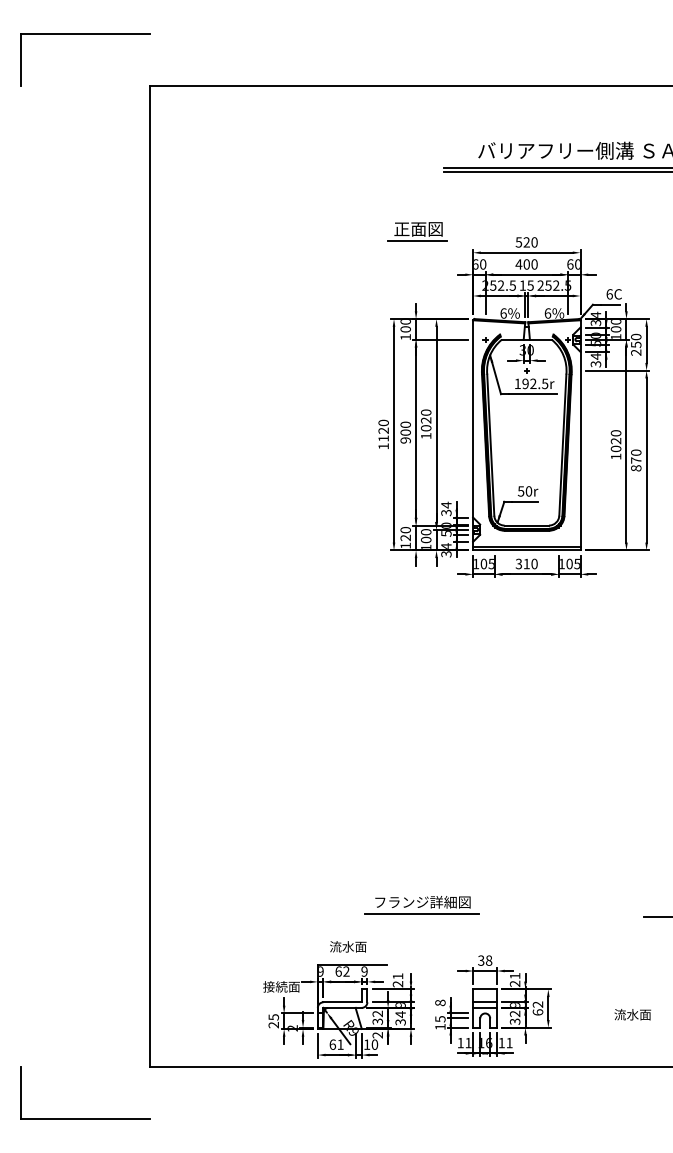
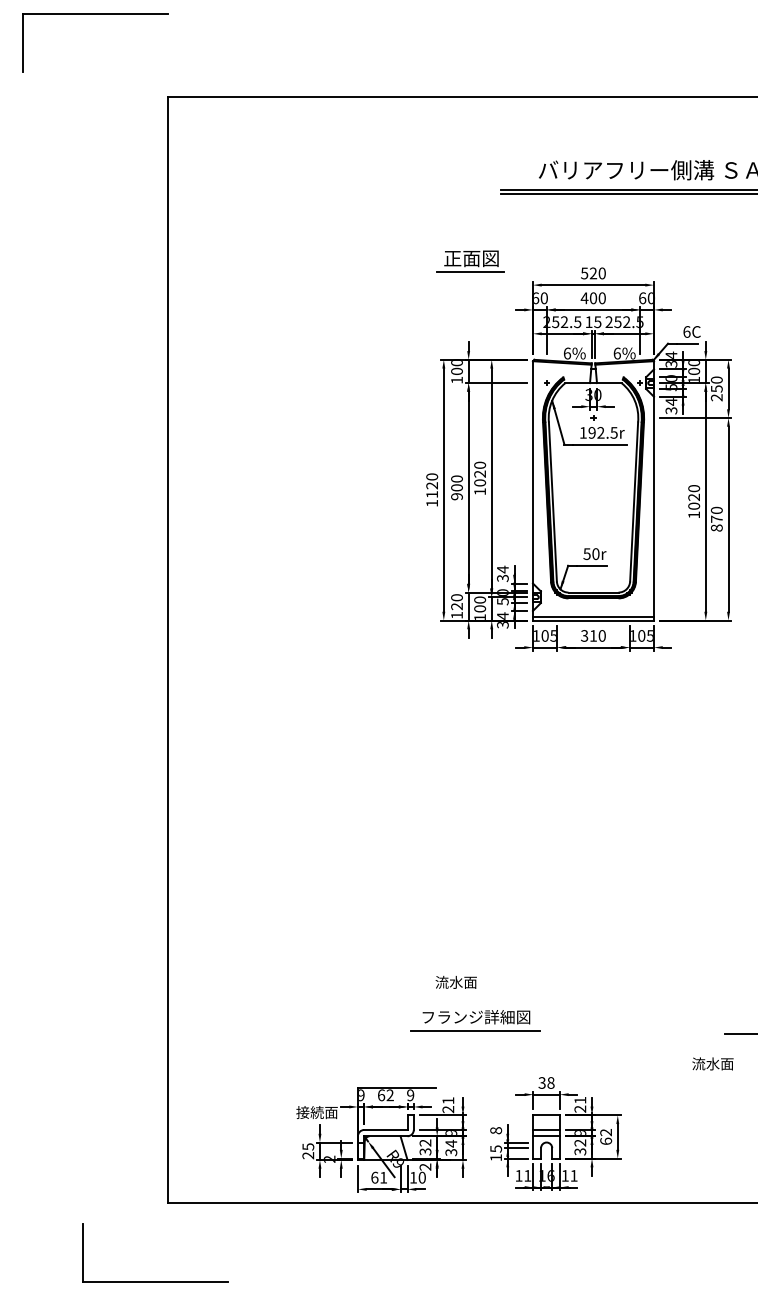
part: (84, 34) -> (95, 14), moved
text: (347, 946) -> (455, 982), moved
text: (632, 1014) -> (712, 1063), moved
part: (84, 1118) -> (155, 1281), moved

